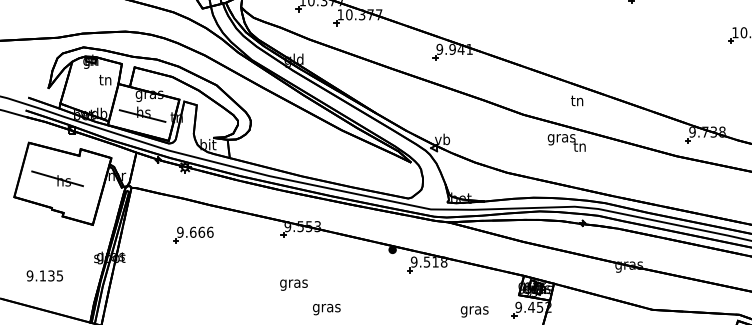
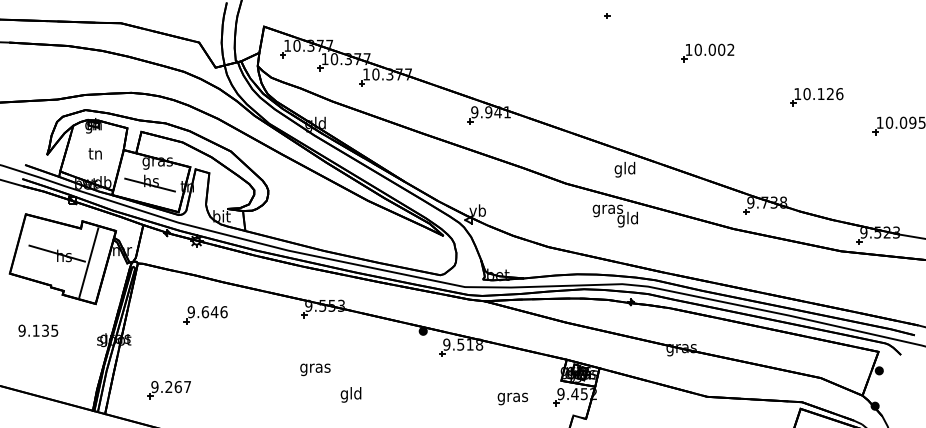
text: (104, 79) -> (94, 153), moved
text: (576, 101) -> (624, 169), tn -> gld
text: (579, 147) -> (627, 219), tn -> gld
line: (86, 186) -> (88, 262), added
text: (201, 232) -> (214, 312), 9.666 -> 9.646
text: (45, 275) -> (38, 330), moved
part: (159, 304) -> (168, 390), added
text: (326, 307) -> (351, 394), gras -> gld

